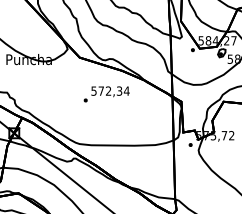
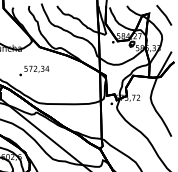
text: (106, 93) -> (34, 70), moved

